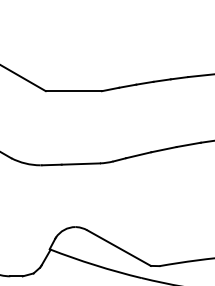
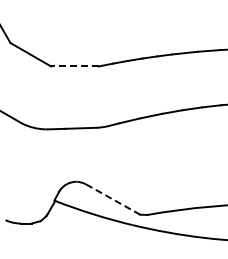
line: (73, 91) -> (74, 66), solid -> dashed
line: (119, 247) -> (113, 199), solid -> dashed

